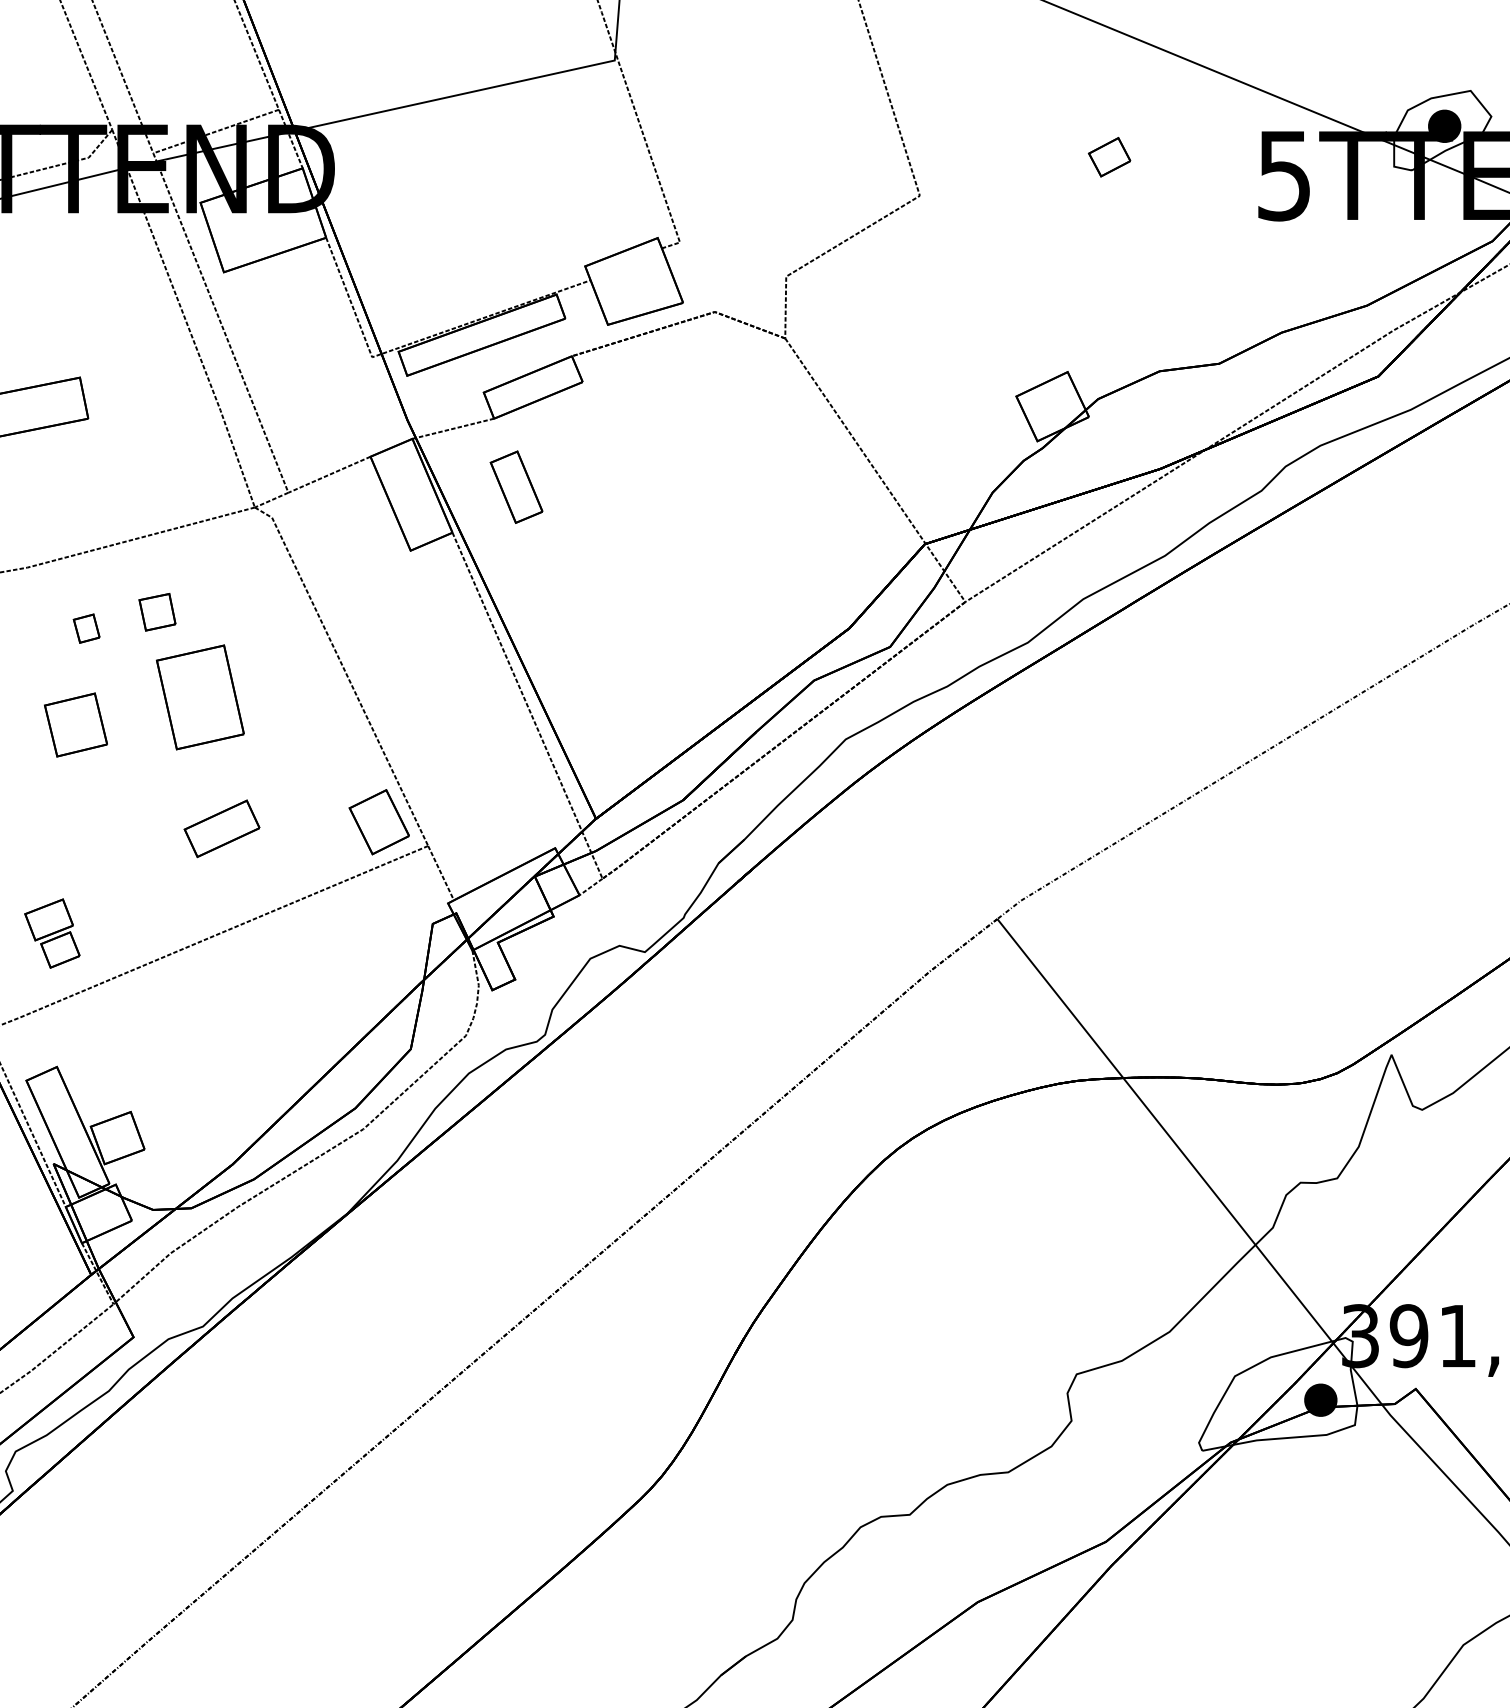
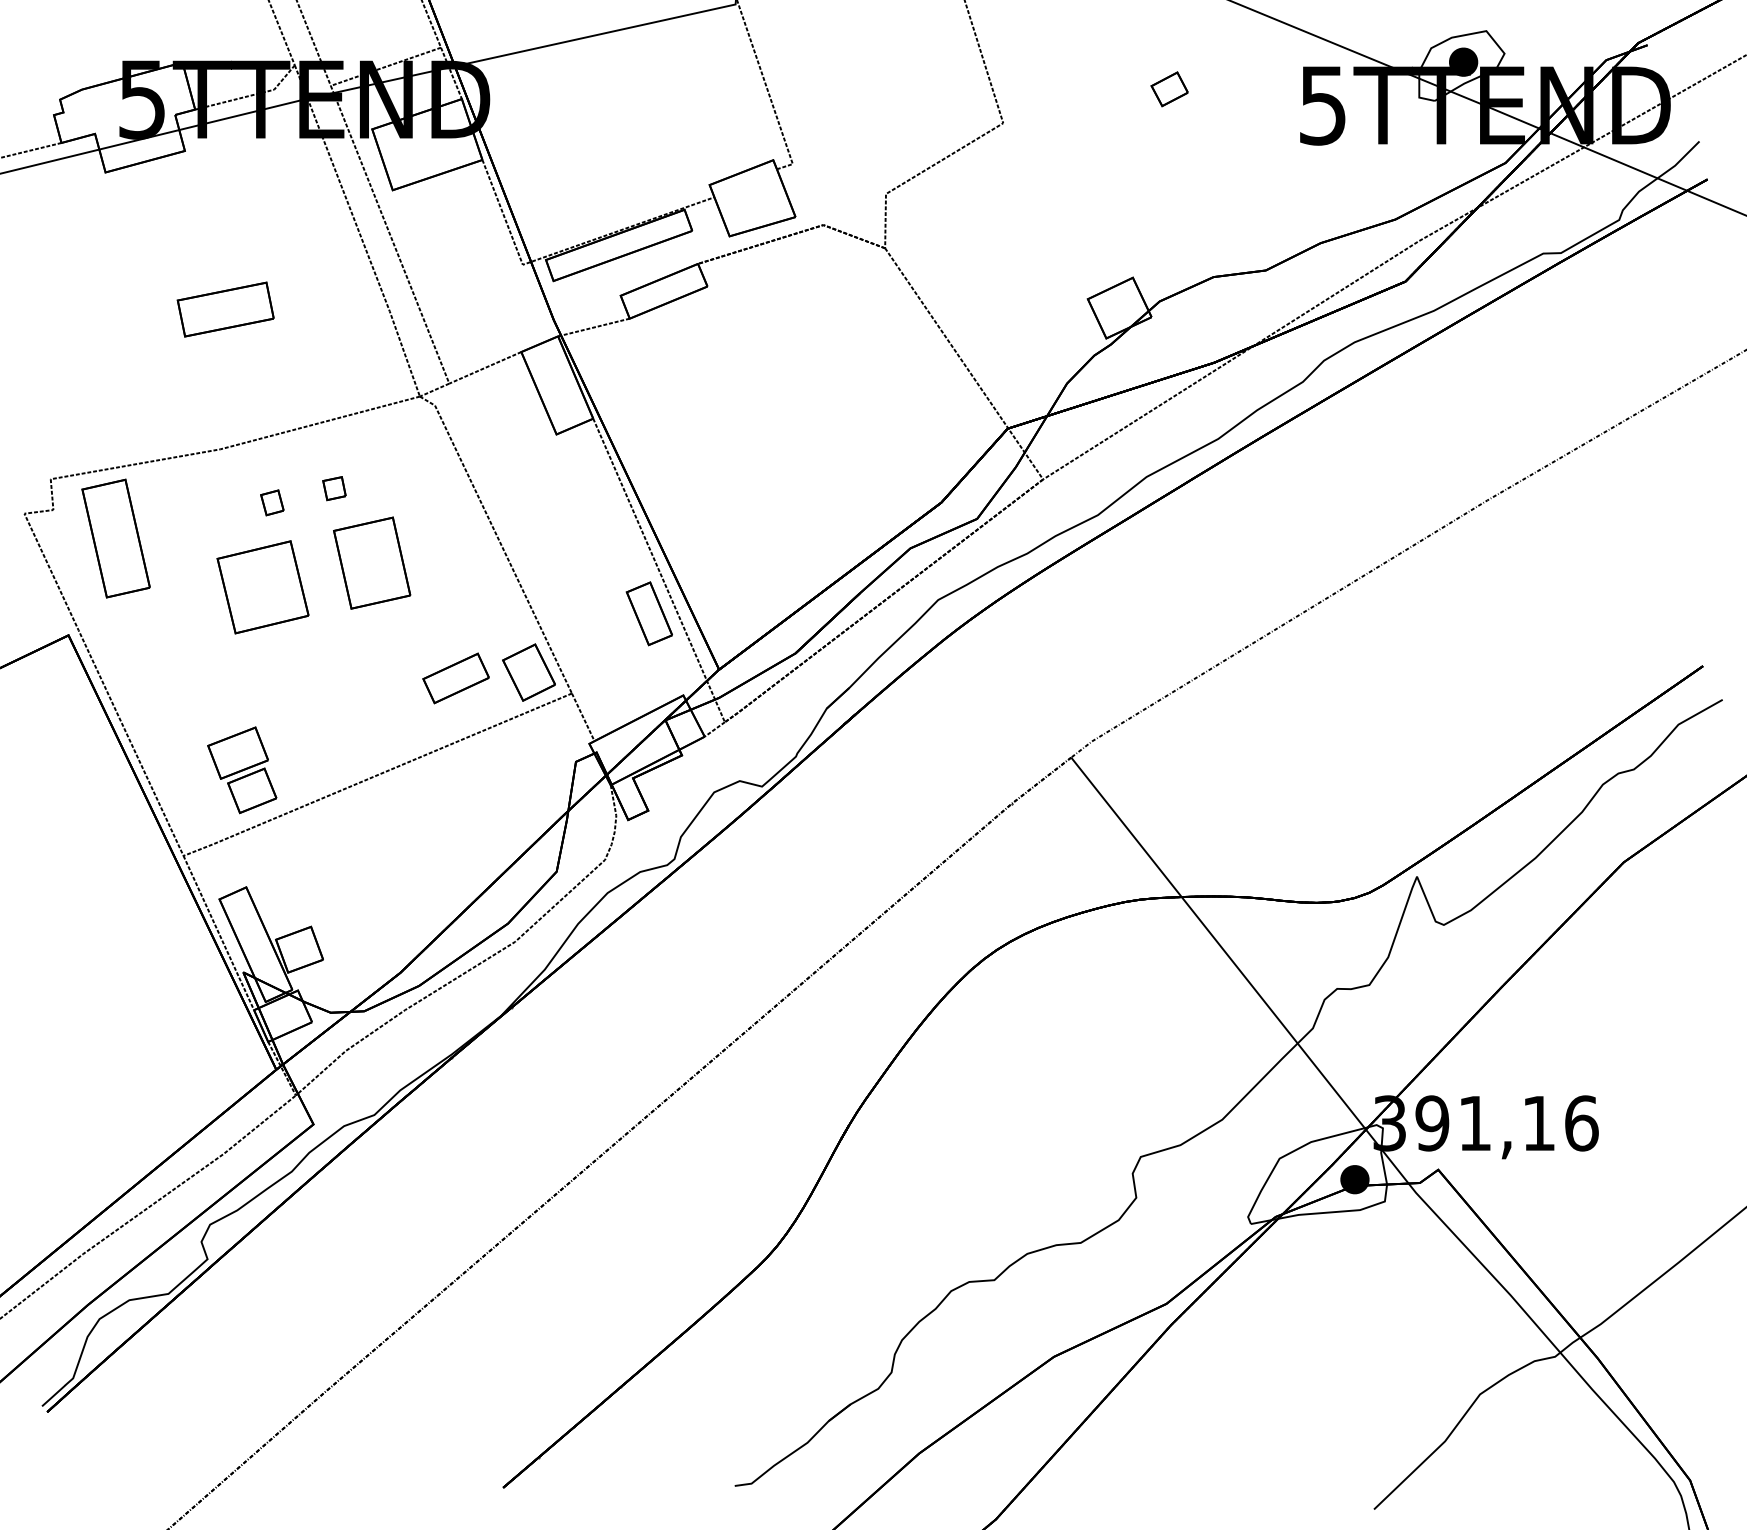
part: (515, 486) -> (648, 613), moved
part: (157, 612) -> (334, 488), size x0.71
part: (75, 725) -> (262, 587), size x1.67
part: (221, 828) -> (455, 678), moved
part: (52, 933) -> (242, 770), size x1.43

